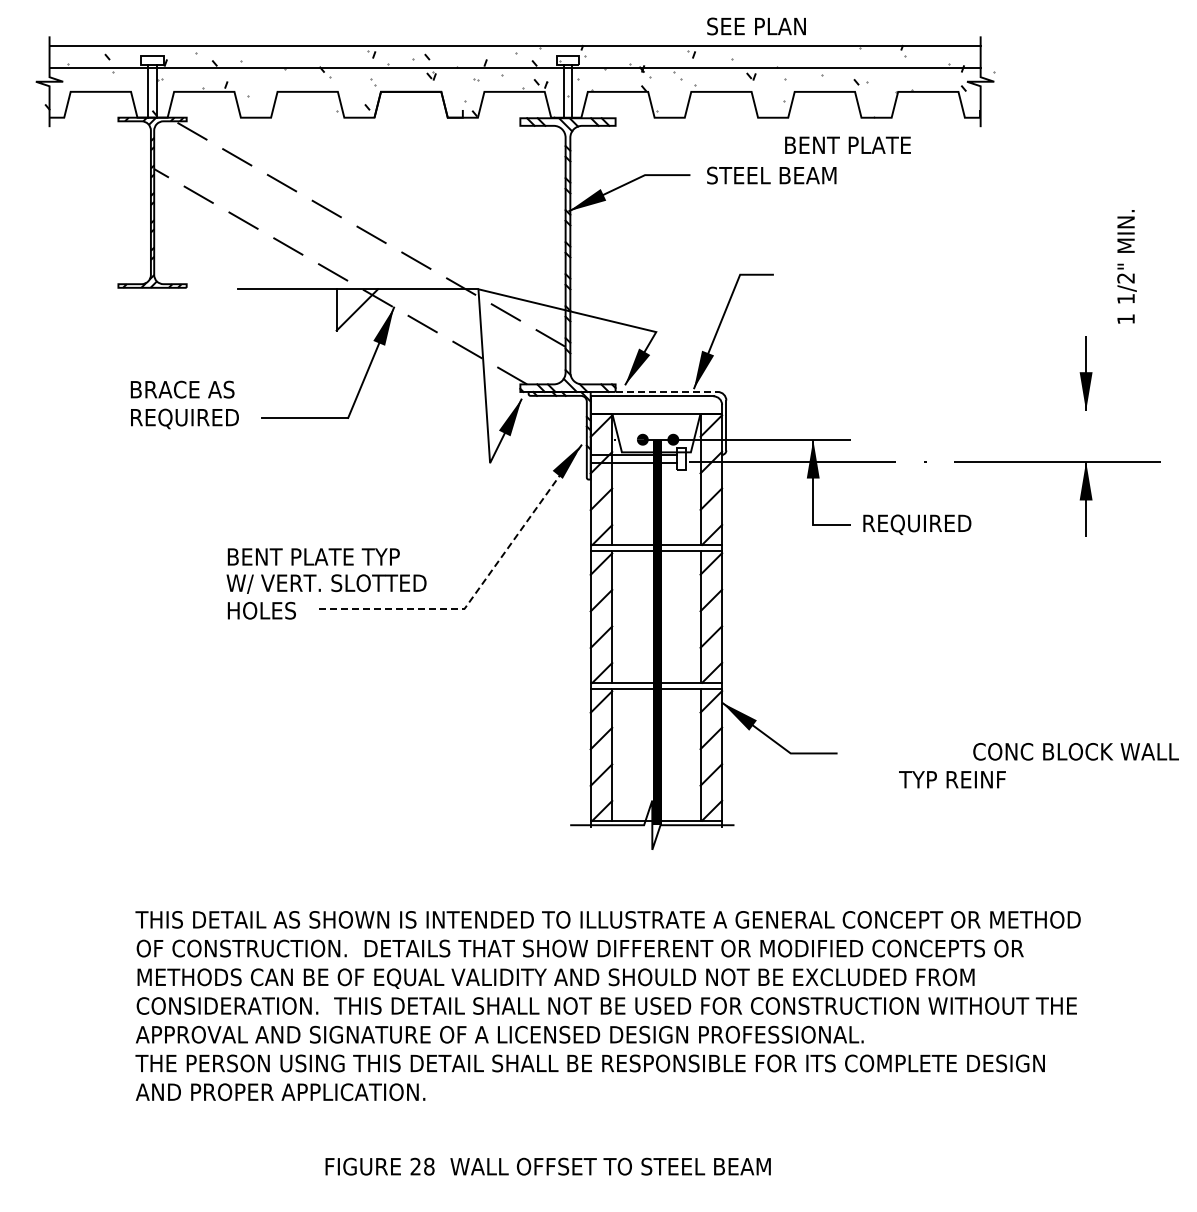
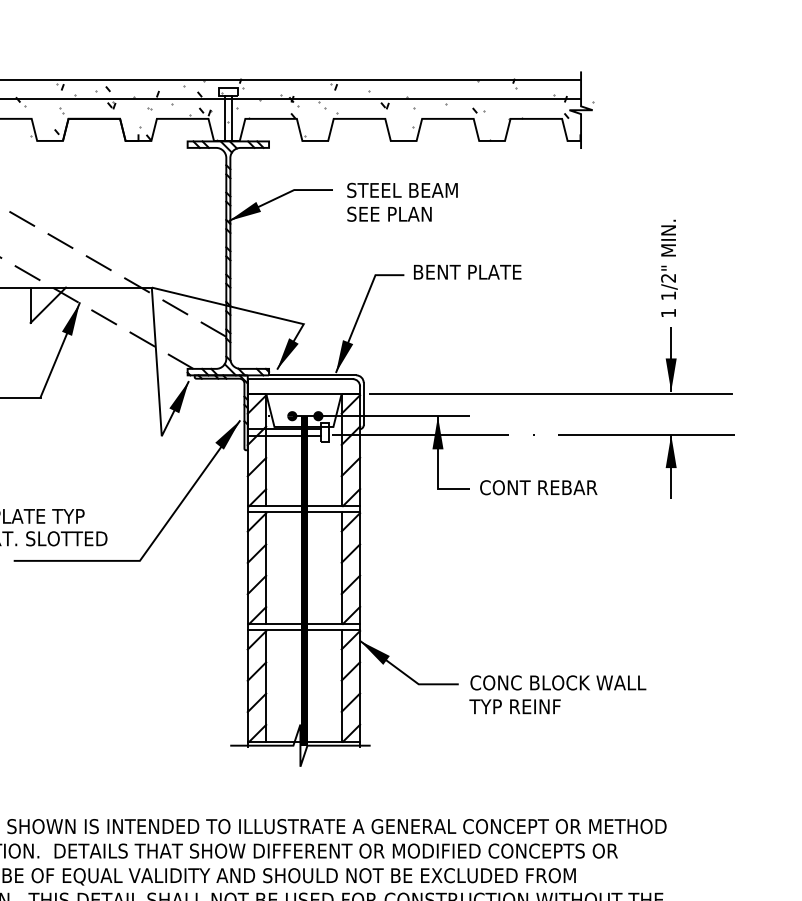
text: (756, 26) -> (389, 214), moved
text: (847, 144) -> (467, 271), moved
text: (1126, 266) -> (668, 268), moved
line: (667, 391) -> (313, 374), dashed -> solid
line: (945, 413) -> (551, 393), added
text: (930, 524) -> (538, 488), REQUIRED -> CONT REBAR
line: (480, 587) -> (153, 542), dashed -> solid
text: (1075, 751) -> (557, 682), moved
text: (952, 779) -> (515, 706), moved

